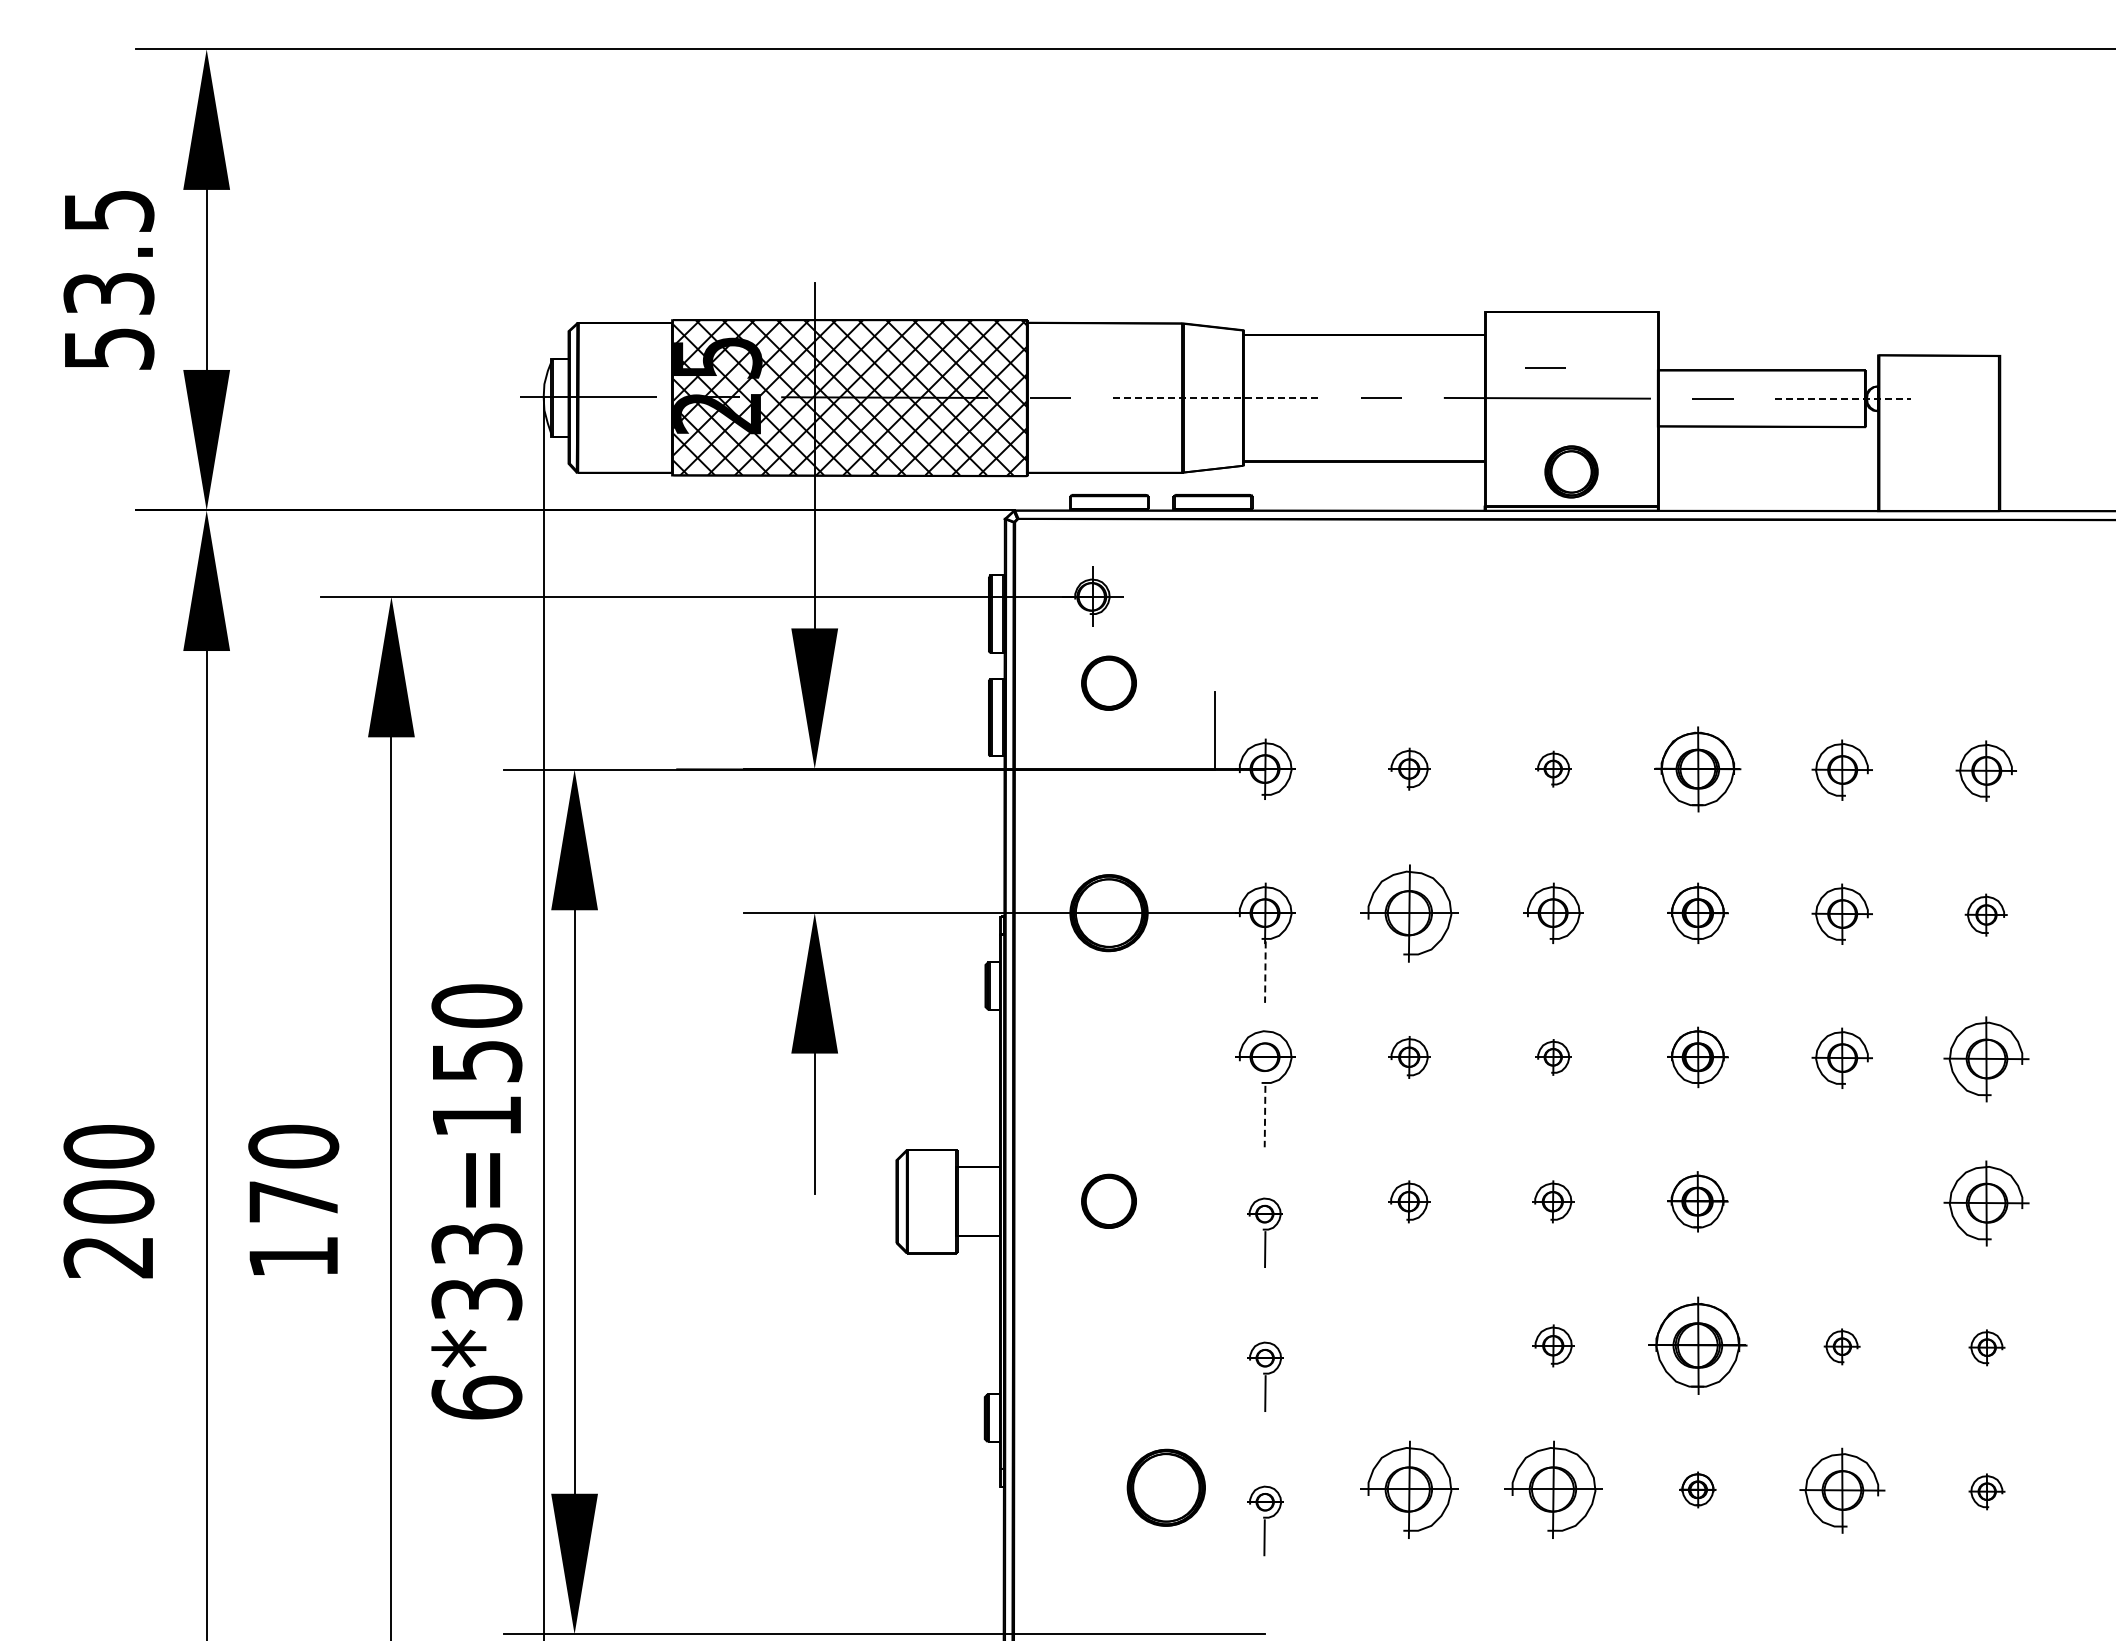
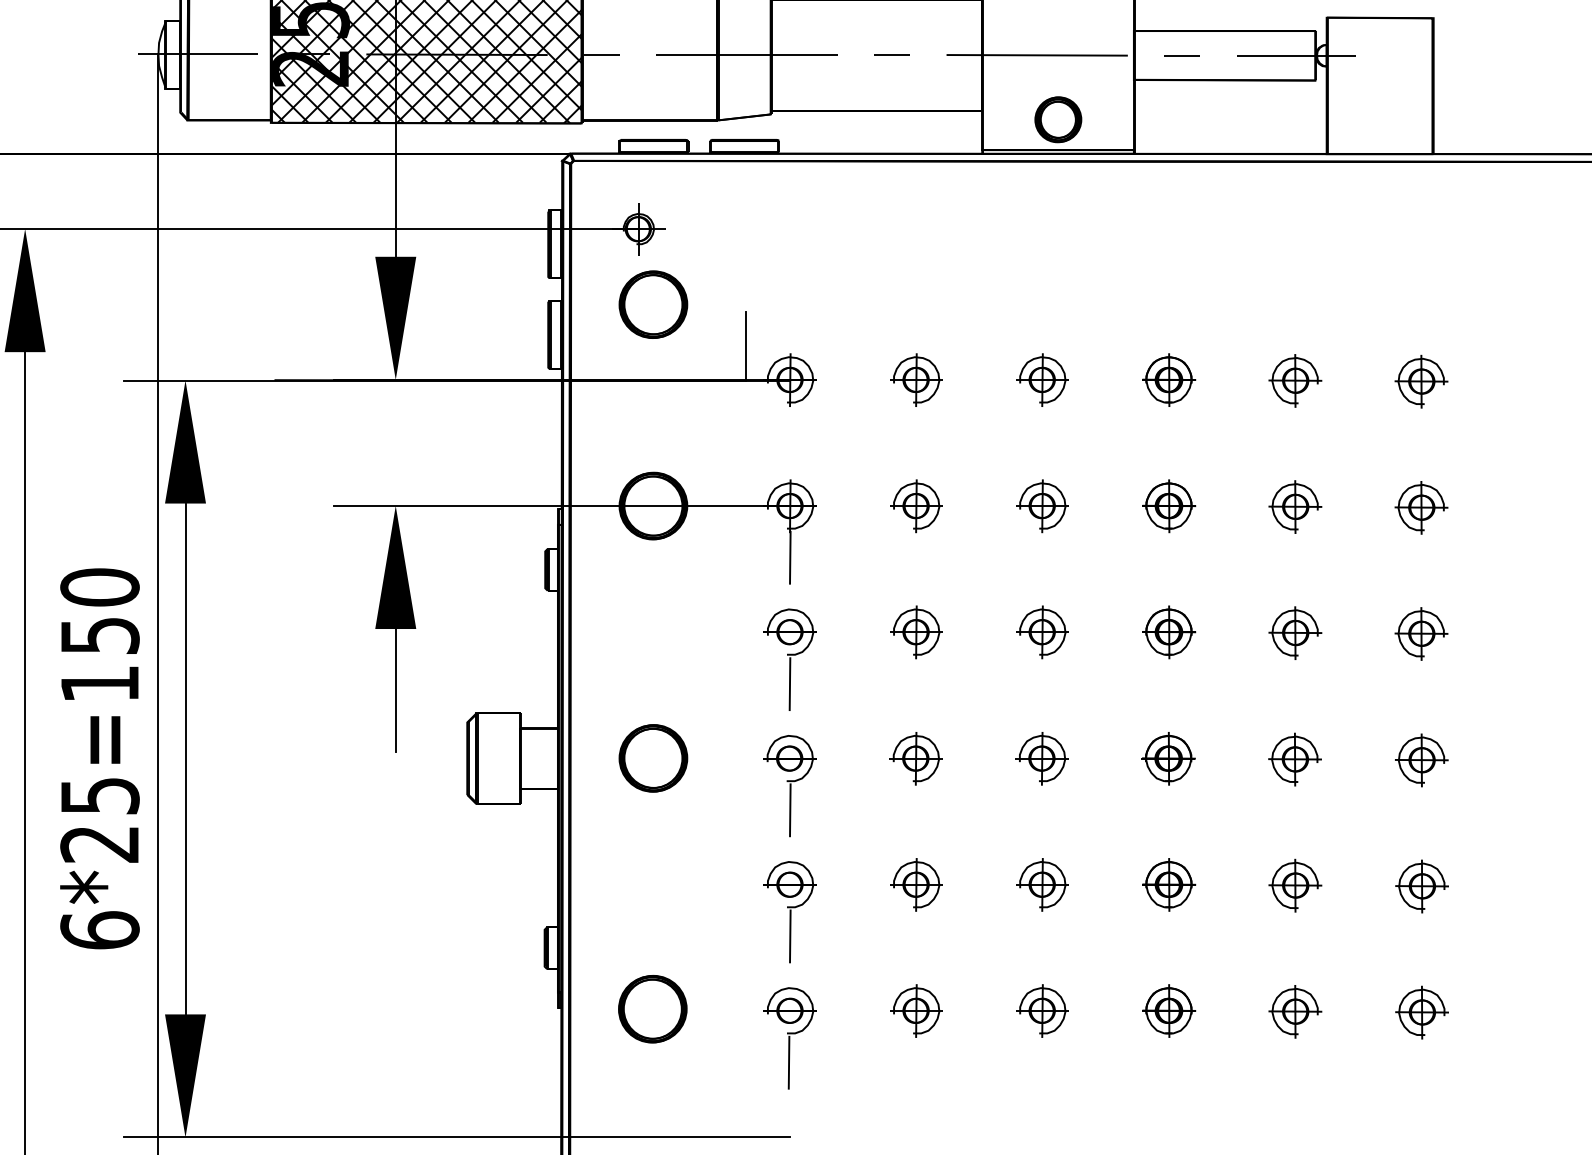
line: (1545, 367) -> (1035, 28), removed
line: (1216, 397) -> (747, 54), dashed -> solid
line: (1843, 398) -> (1296, 55), dashed -> solid
part: (1108, 683) -> (652, 305), size x1.43
part: (1409, 768) -> (916, 379), size x1.43
part: (1553, 768) -> (1042, 379), size x1.67
part: (1697, 768) -> (1168, 379), size x0.71
part: (1409, 912) -> (916, 505), size x0.62
part: (1985, 914) -> (1420, 507), size x1.43
line: (1265, 972) -> (790, 558), dashed -> solid
part: (1409, 1057) -> (916, 632), size x1.43
part: (1553, 1057) -> (1042, 632), size x1.67
part: (1985, 1058) -> (1420, 633), size x0.71
line: (1265, 1116) -> (790, 684), dashed -> solid
part: (1108, 1201) -> (652, 758), size x1.43
part: (1408, 1201) -> (915, 758), size x1.43
part: (1552, 1201) -> (1041, 758), size x1.43
part: (1841, 1202) -> (1294, 759), added
part: (1986, 1203) -> (1421, 760), size x0.71
part: (1264, 1232) -> (789, 785), size x1.67
text: (476, 1271) -> (99, 819), 6*33=150 -> 6*25=150
part: (1409, 1345) -> (916, 884), added
part: (1553, 1345) -> (1042, 884), size x1.43
part: (1697, 1345) -> (1168, 884), size x0.62
part: (1841, 1346) -> (1294, 885), size x1.67
part: (1986, 1347) -> (1421, 886), size x1.67
part: (1265, 1376) -> (790, 911), size x1.67
part: (1165, 1487) -> (652, 1008), moved
part: (1409, 1489) -> (916, 1010), size x0.62
part: (1553, 1489) -> (1042, 1010), size x0.62
part: (1697, 1489) -> (1168, 1010), size x1.67
part: (1841, 1490) -> (1294, 1011), size x0.71
part: (1986, 1491) -> (1421, 1012), size x1.67
part: (1265, 1520) -> (790, 1037), size x1.67

